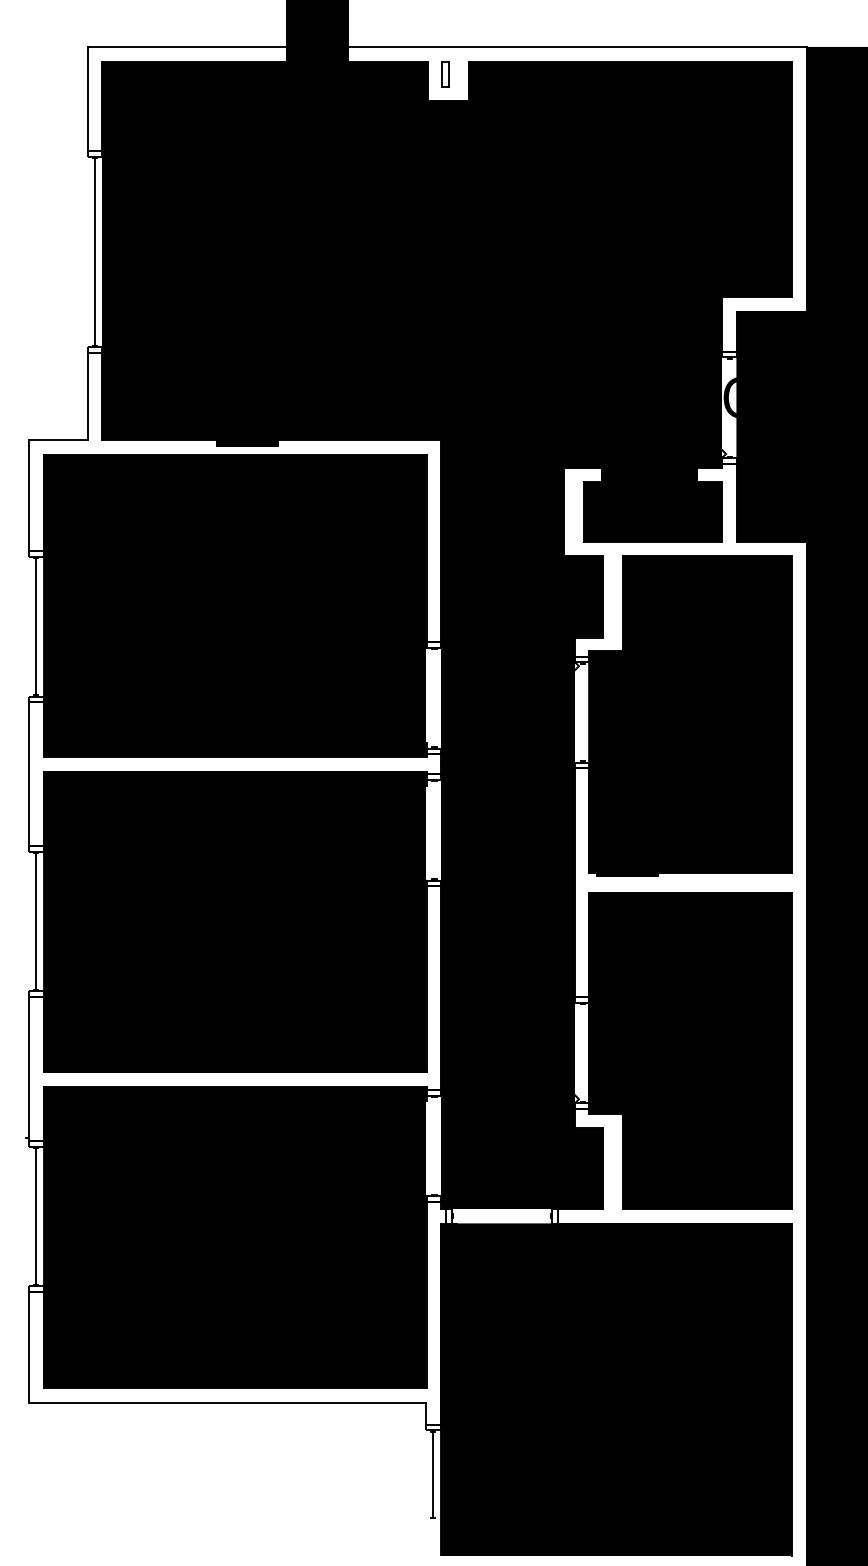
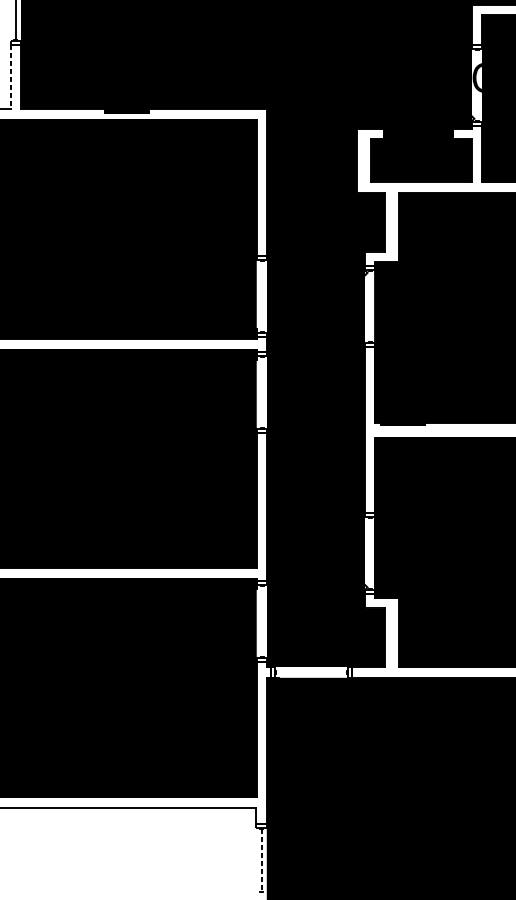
line: (87, 396) -> (10, 77), solid -> dashed
line: (433, 1475) -> (261, 860), solid -> dashed

